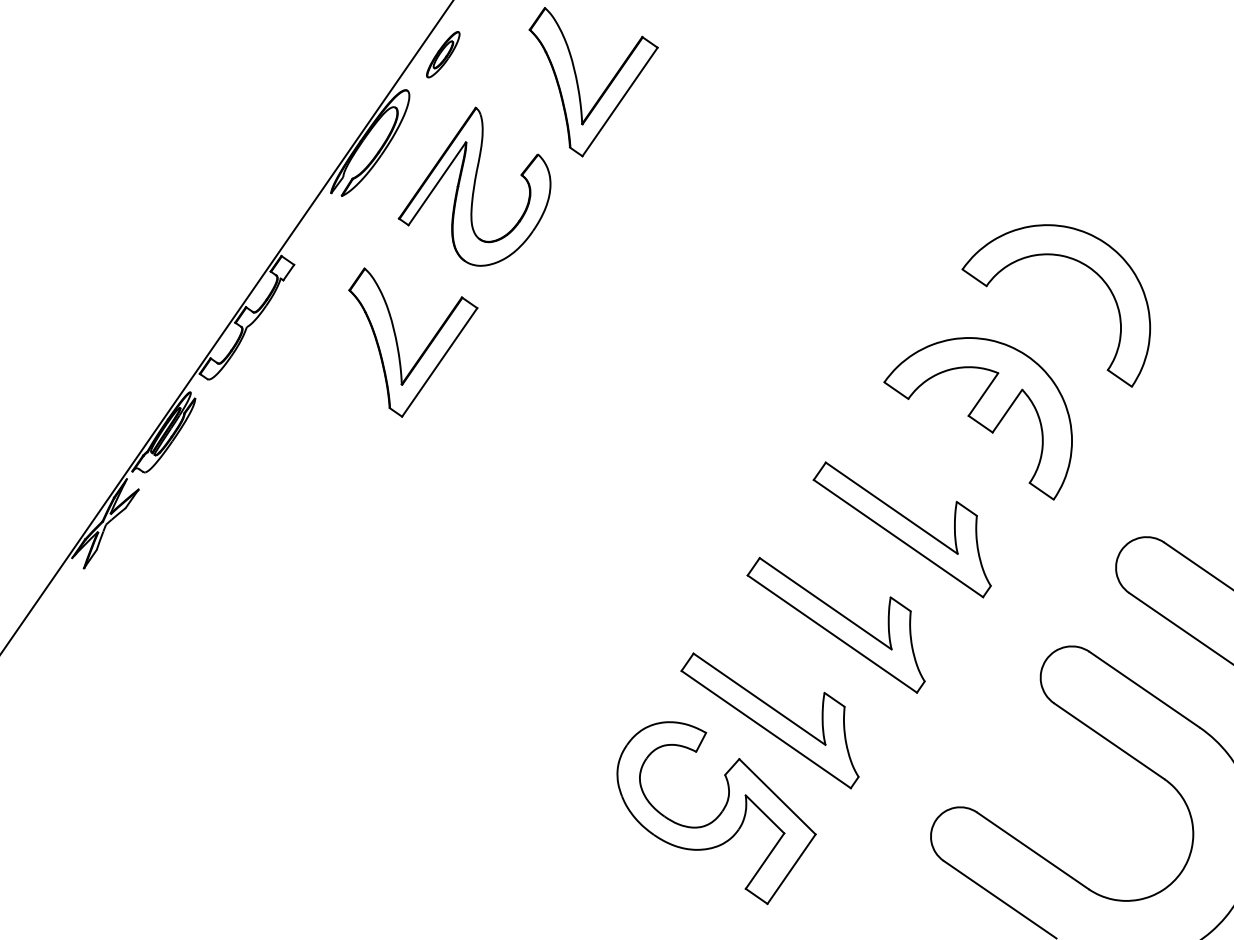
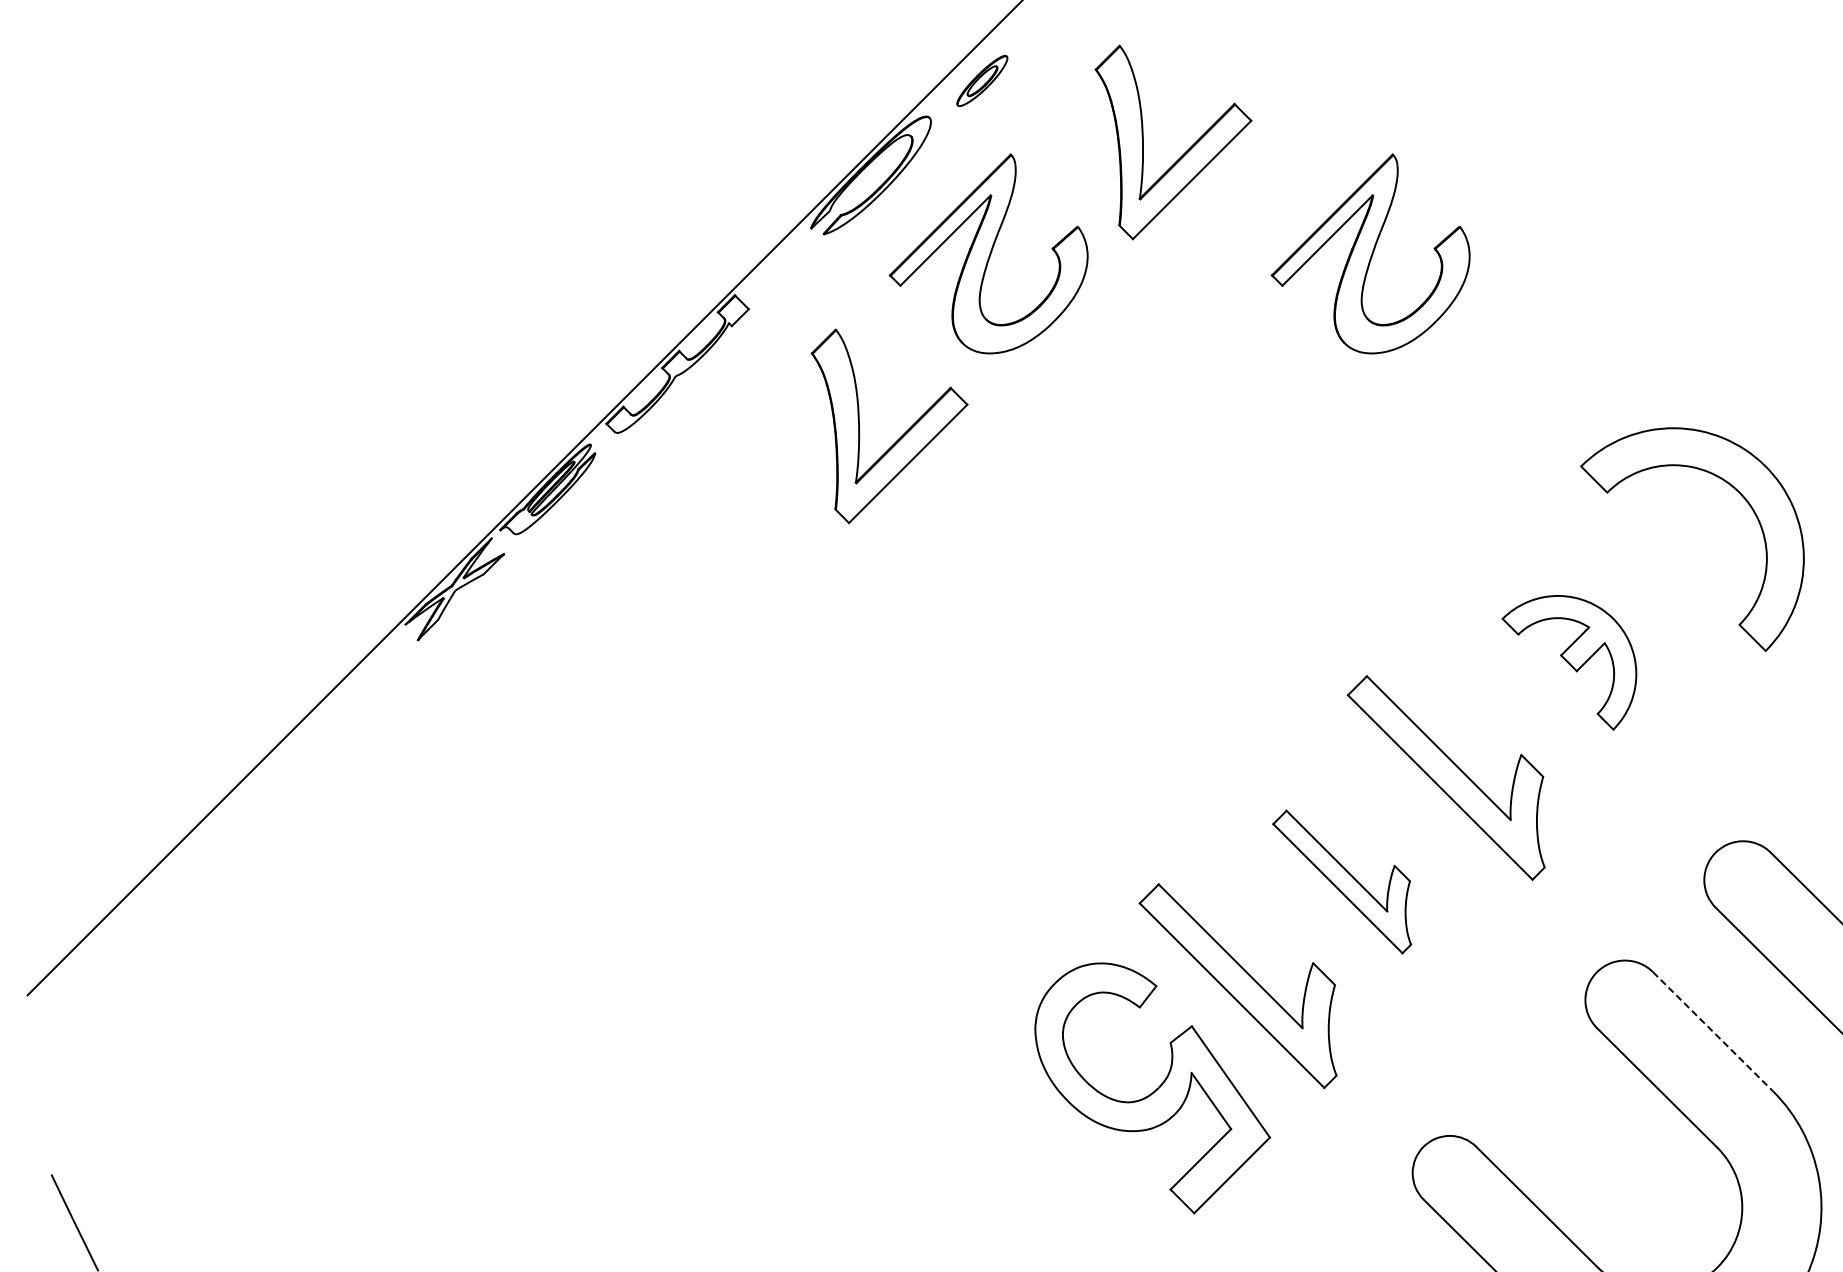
part: (768, 133) -> (1370, 253), added
part: (981, 423) -> (1569, 662), size x0.6
part: (835, 625) -> (1341, 881), size x0.7
line: (1145, 689) -> (1713, 1031), solid -> dashed

